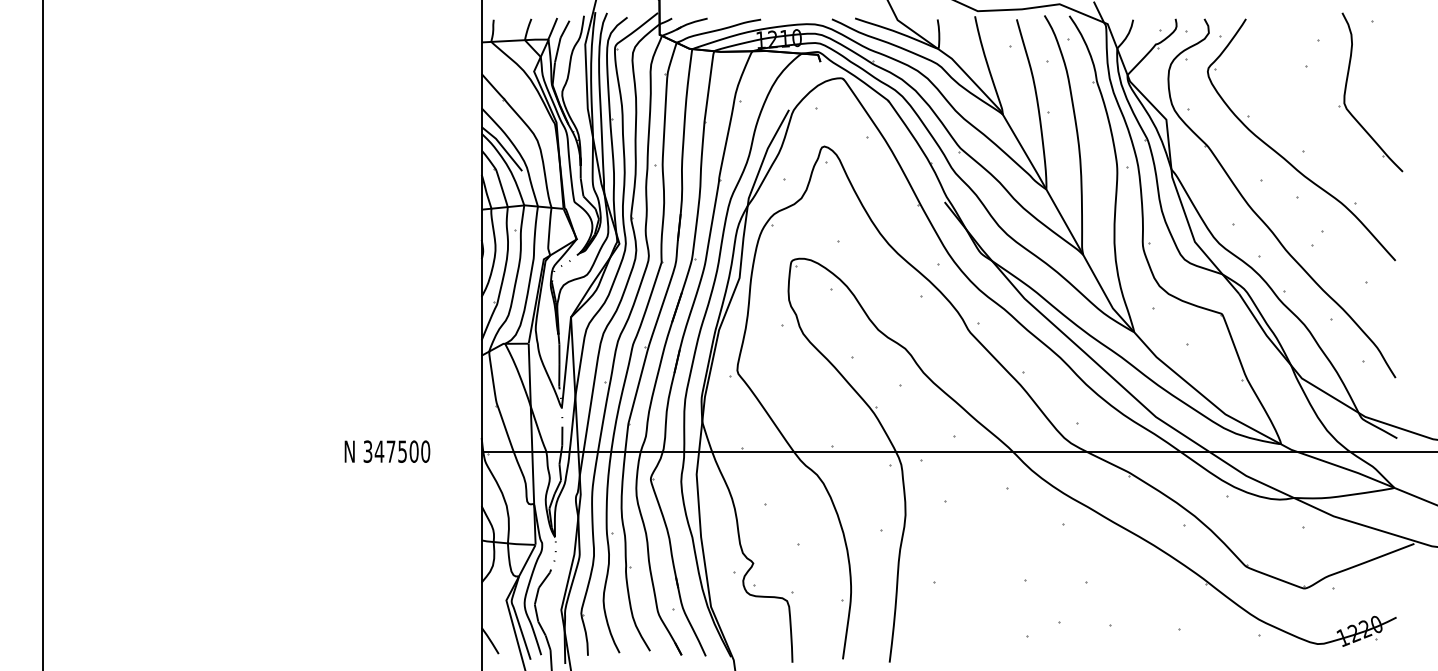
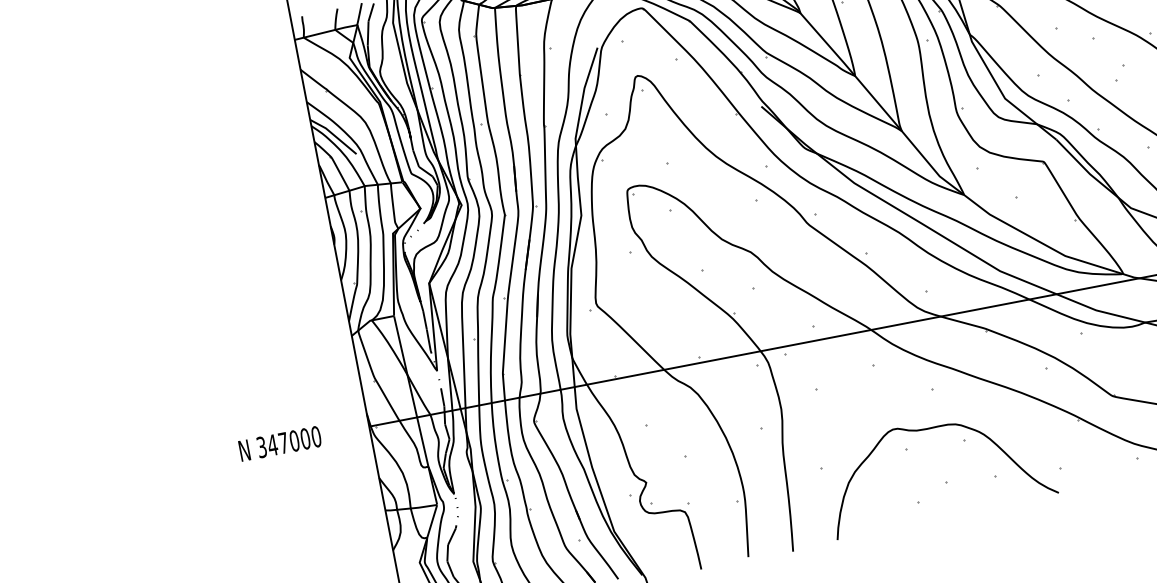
text: (402, 451) -> (294, 440), 347500 -> 347000
curve: (1054, 564) -> (931, 428), added

